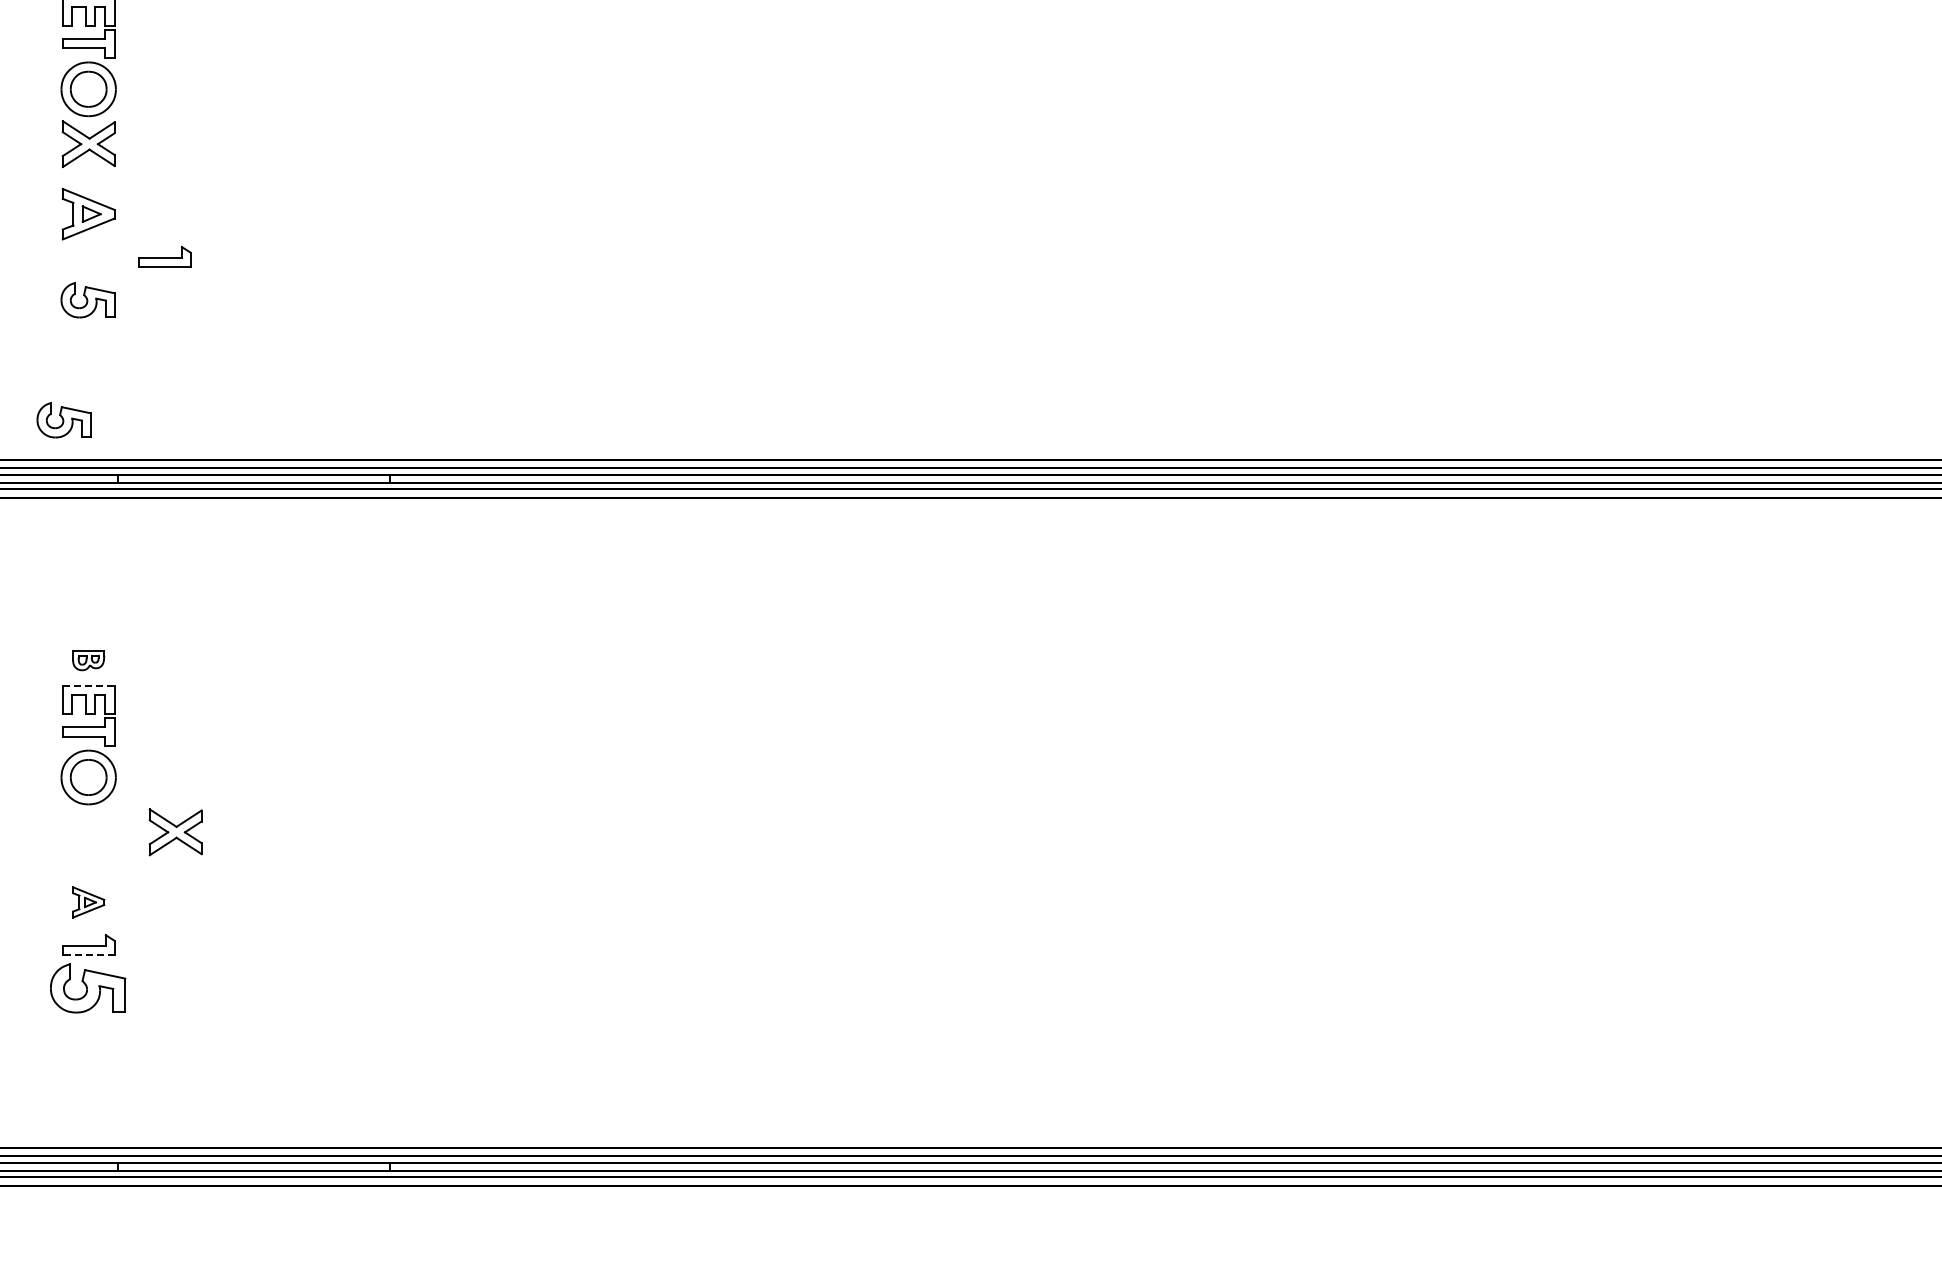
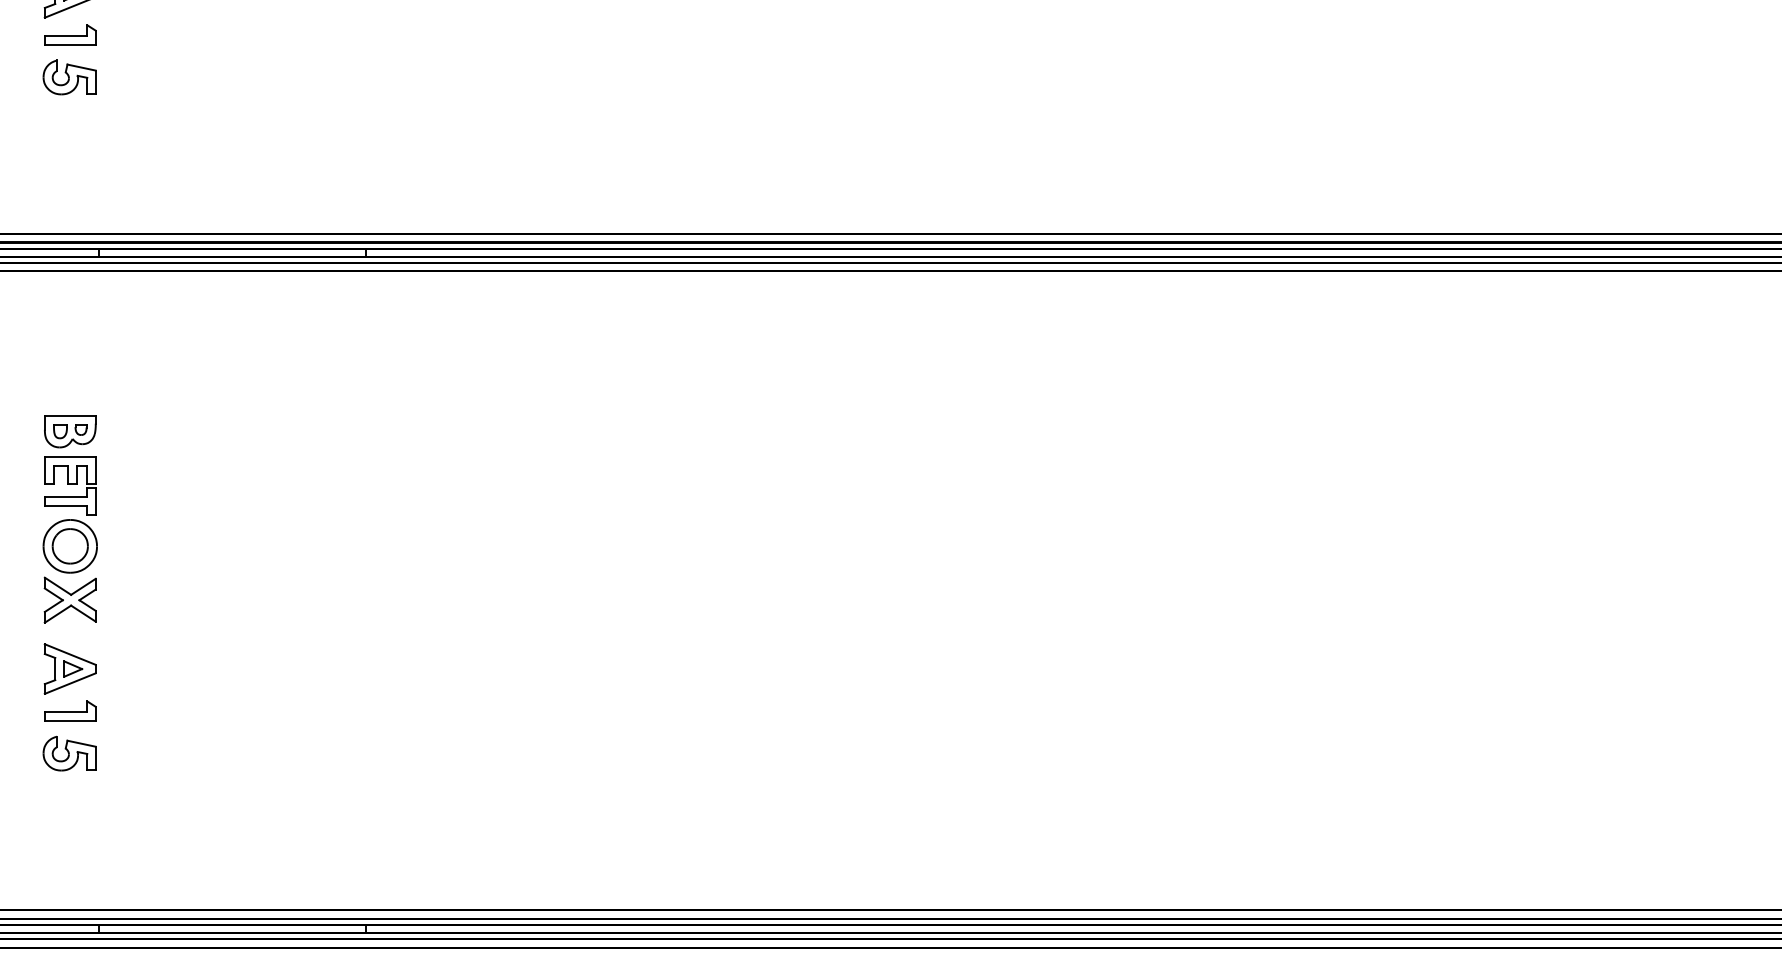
part: (164, 256) -> (70, 34), moved
part: (63, 420) -> (45, 195), removed
part: (88, 660) -> (70, 431), size x1.67
line: (88, 686) -> (70, 456), dashed -> solid
part: (175, 832) -> (70, 600), moved
part: (88, 902) -> (70, 669), size x1.67
line: (88, 955) -> (70, 721), dashed -> solid
part: (87, 988) -> (69, 753), size x0.71

